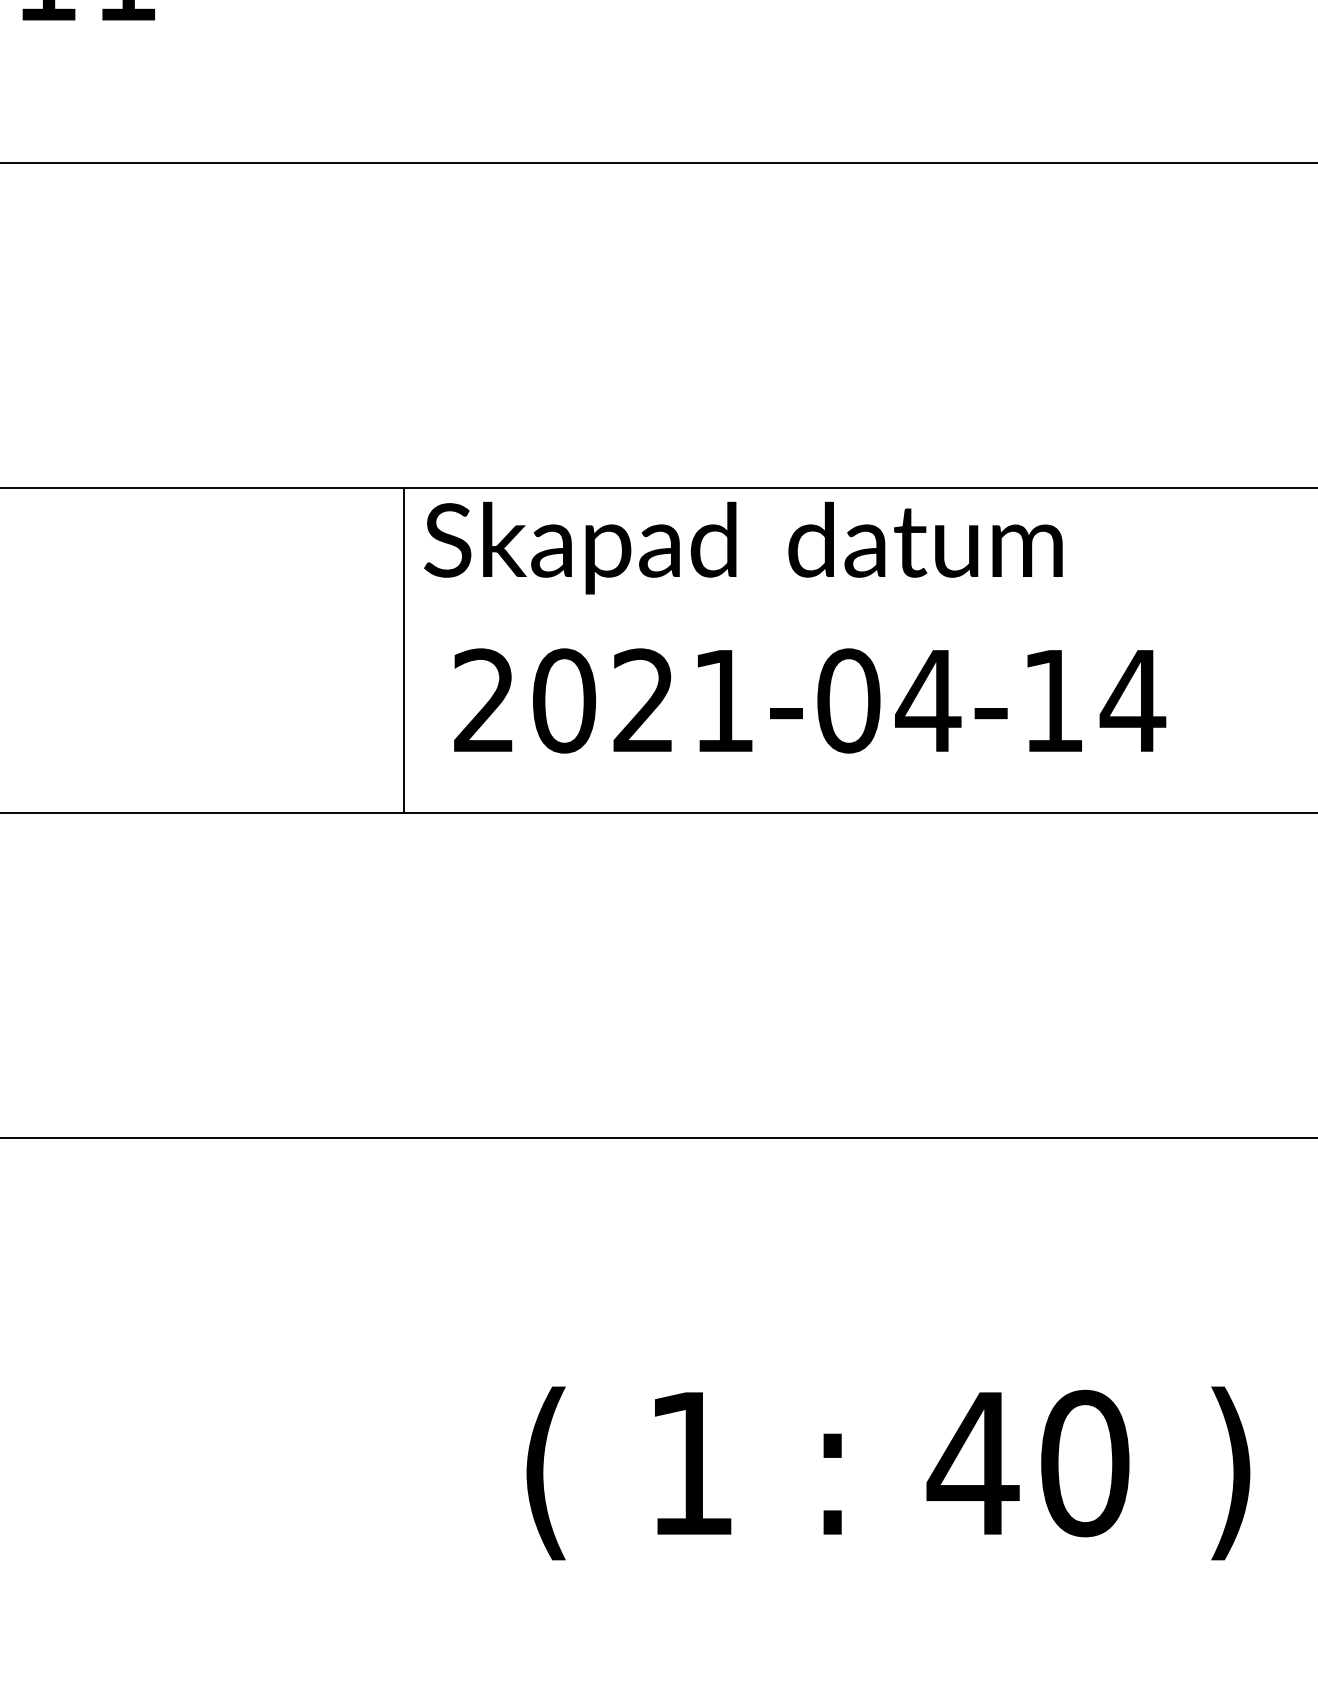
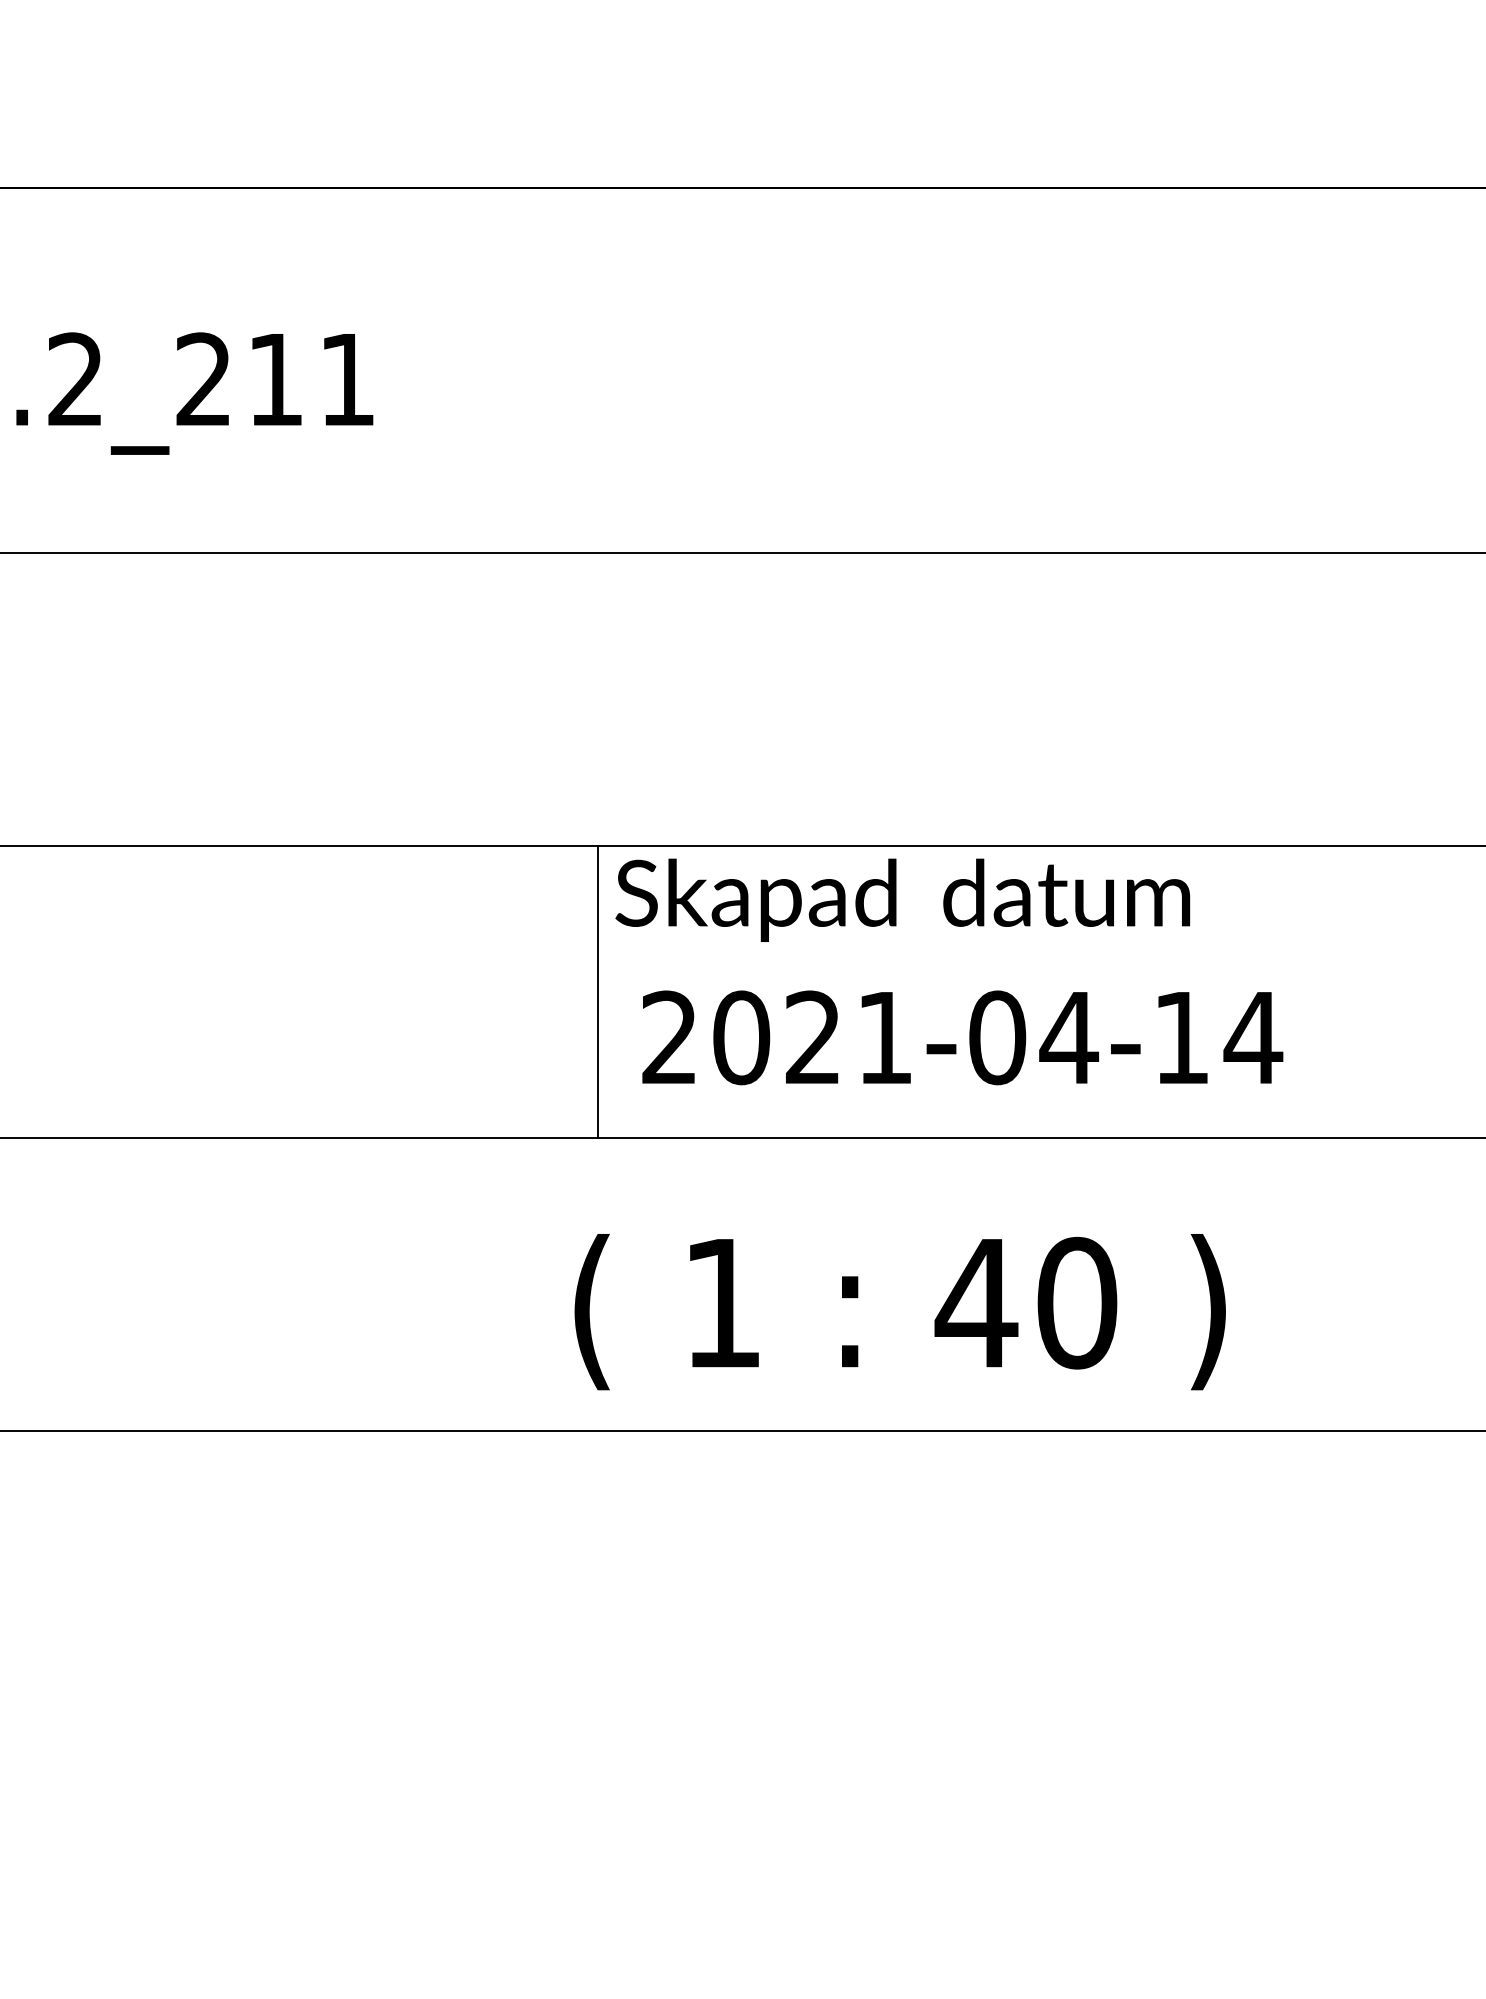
text: (887, 1473) -> (899, 1312), moved

